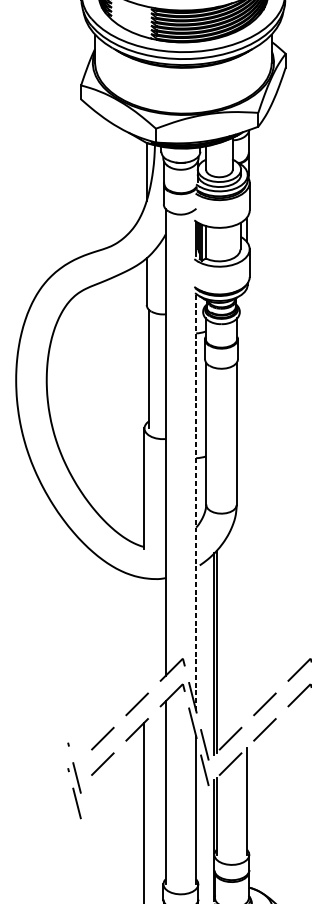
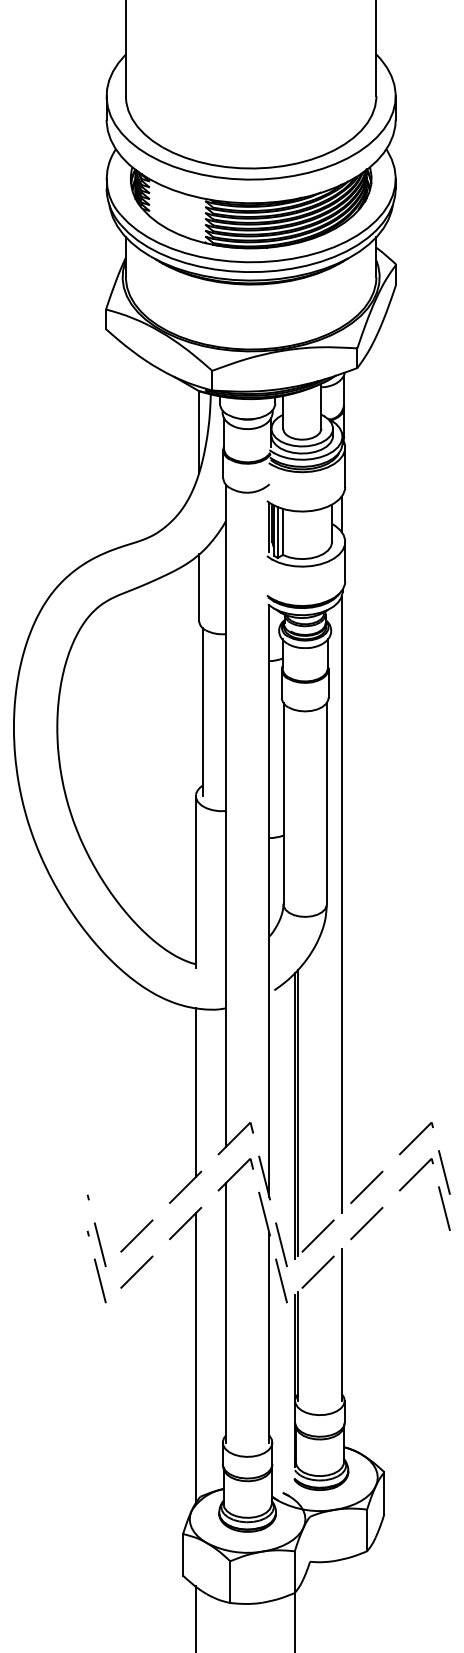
line: (196, 502) -> (269, 900), dashed -> solid
line: (247, 504) -> (341, 904), added
line: (144, 637) -> (195, 1092), added
part: (74, 780) -> (96, 1248), moved

